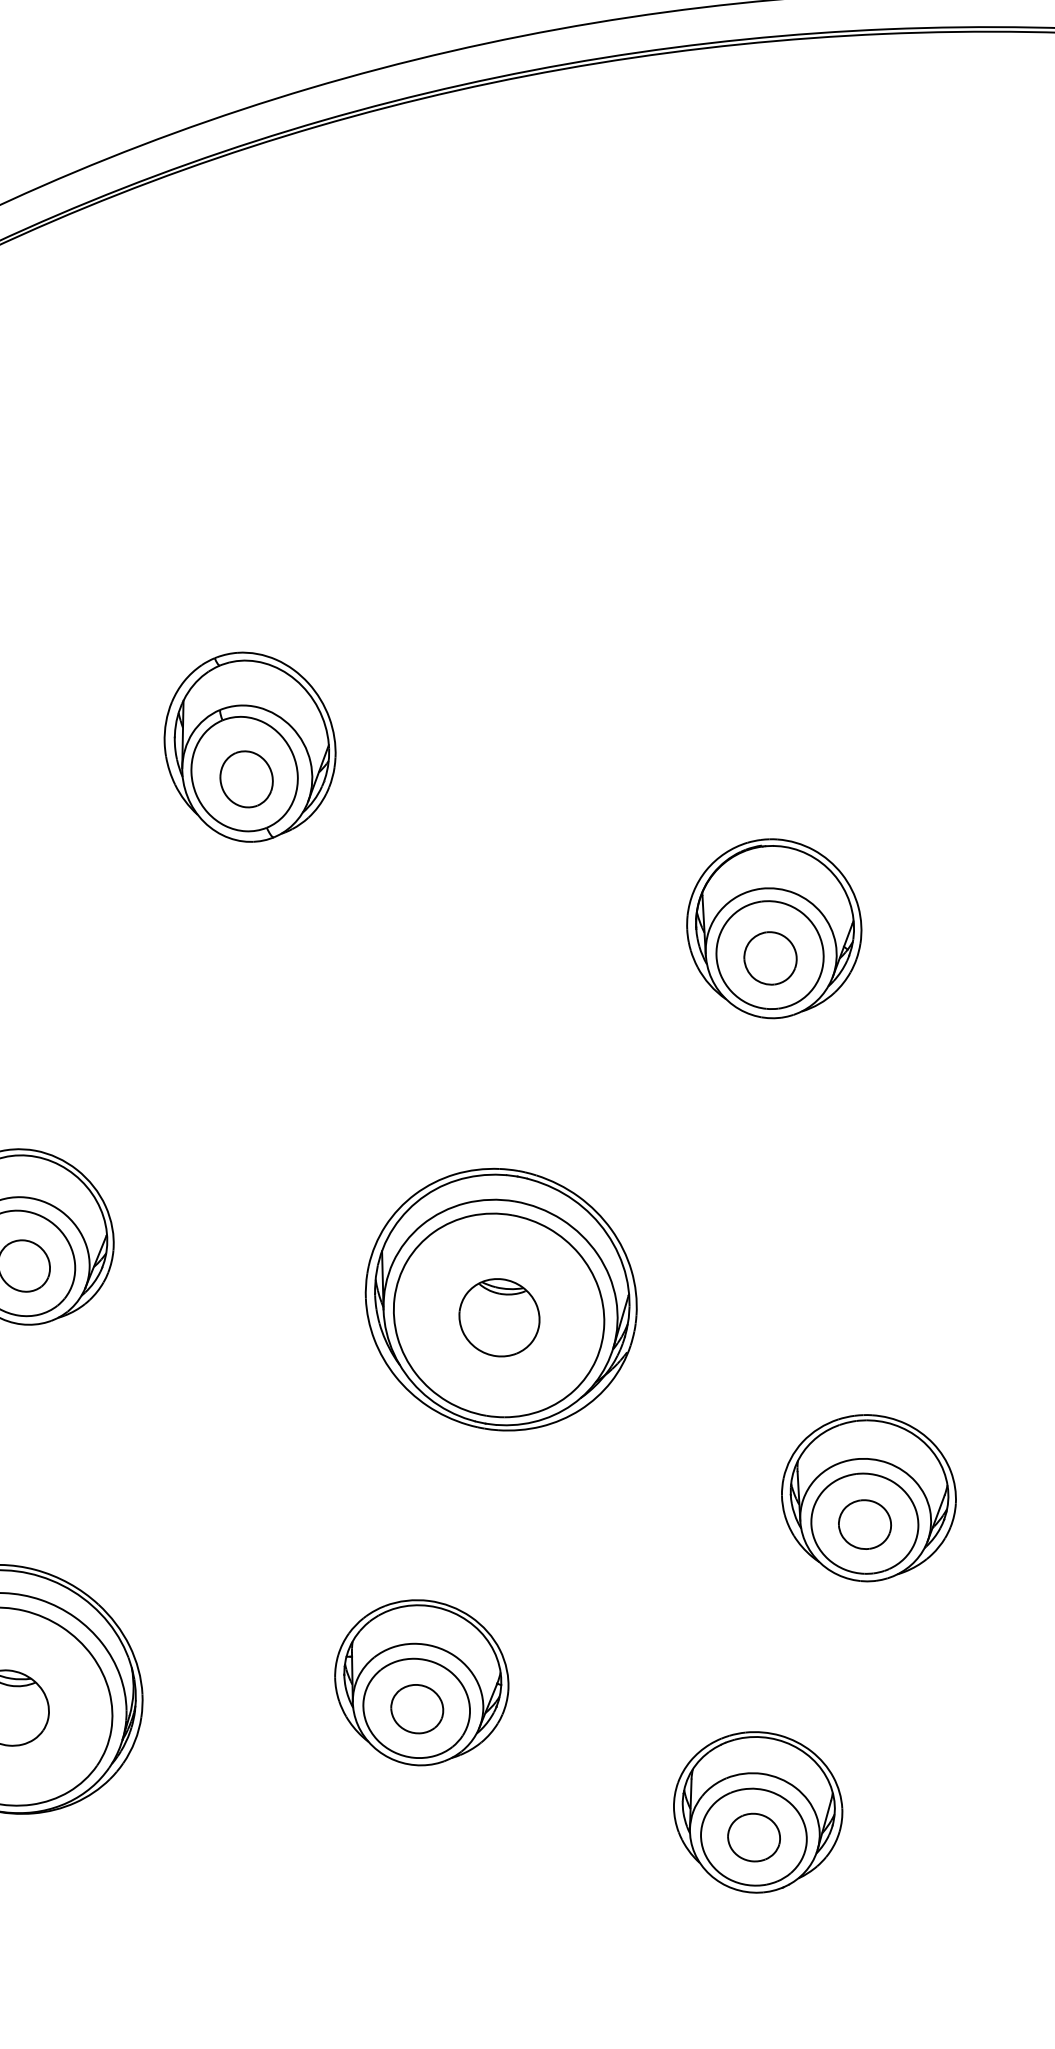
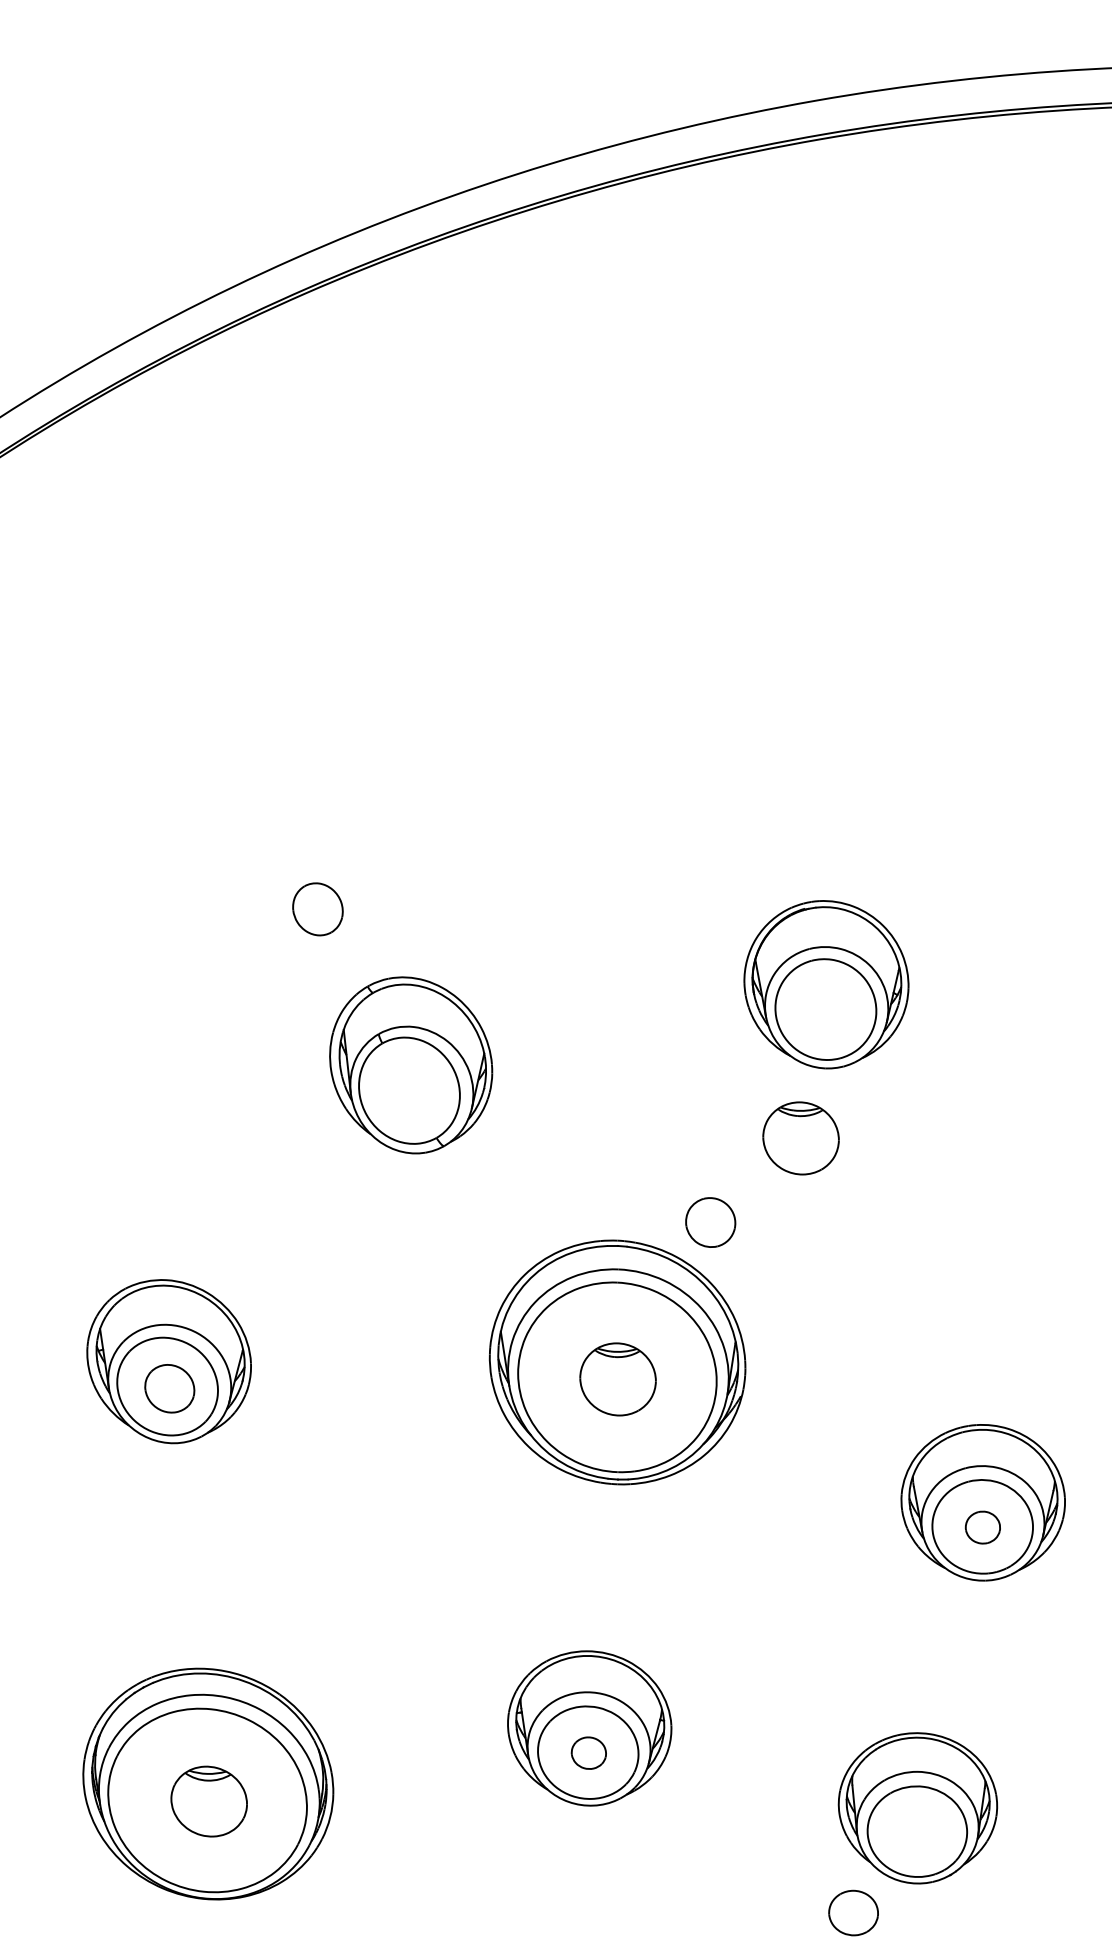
part: (250, 747) -> (411, 1065), moved
part: (770, 958) -> (710, 1222), moved
part: (725, 1087) -> (800, 1138), added
part: (864, 1524) -> (982, 1527), size x0.7
part: (416, 1708) -> (588, 1752), size x0.7
part: (754, 1836) -> (853, 1912), moved

